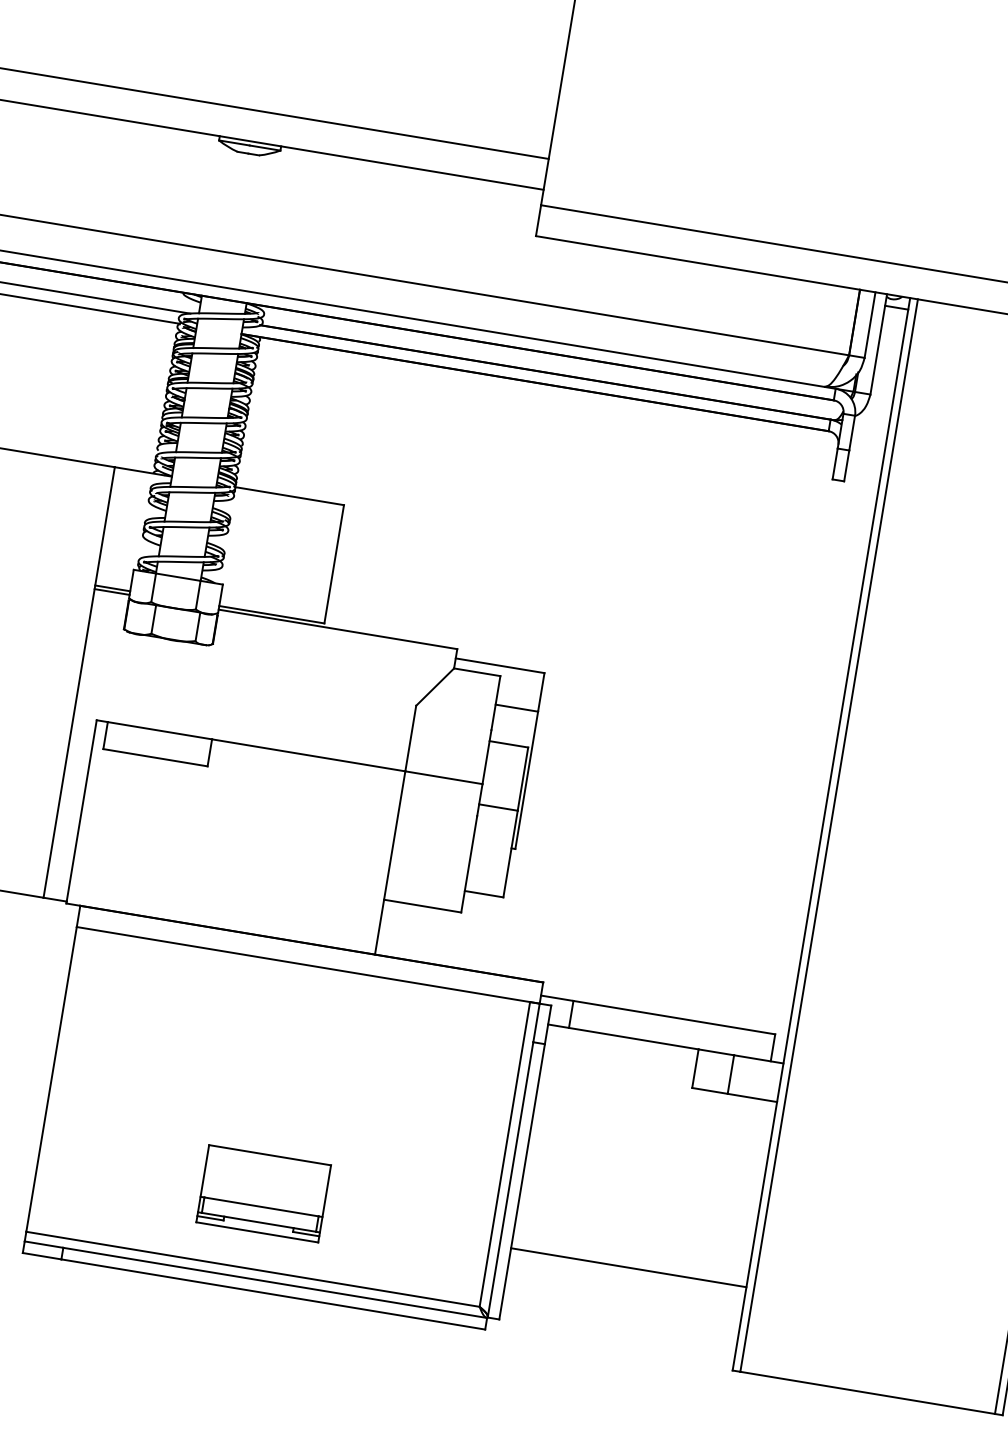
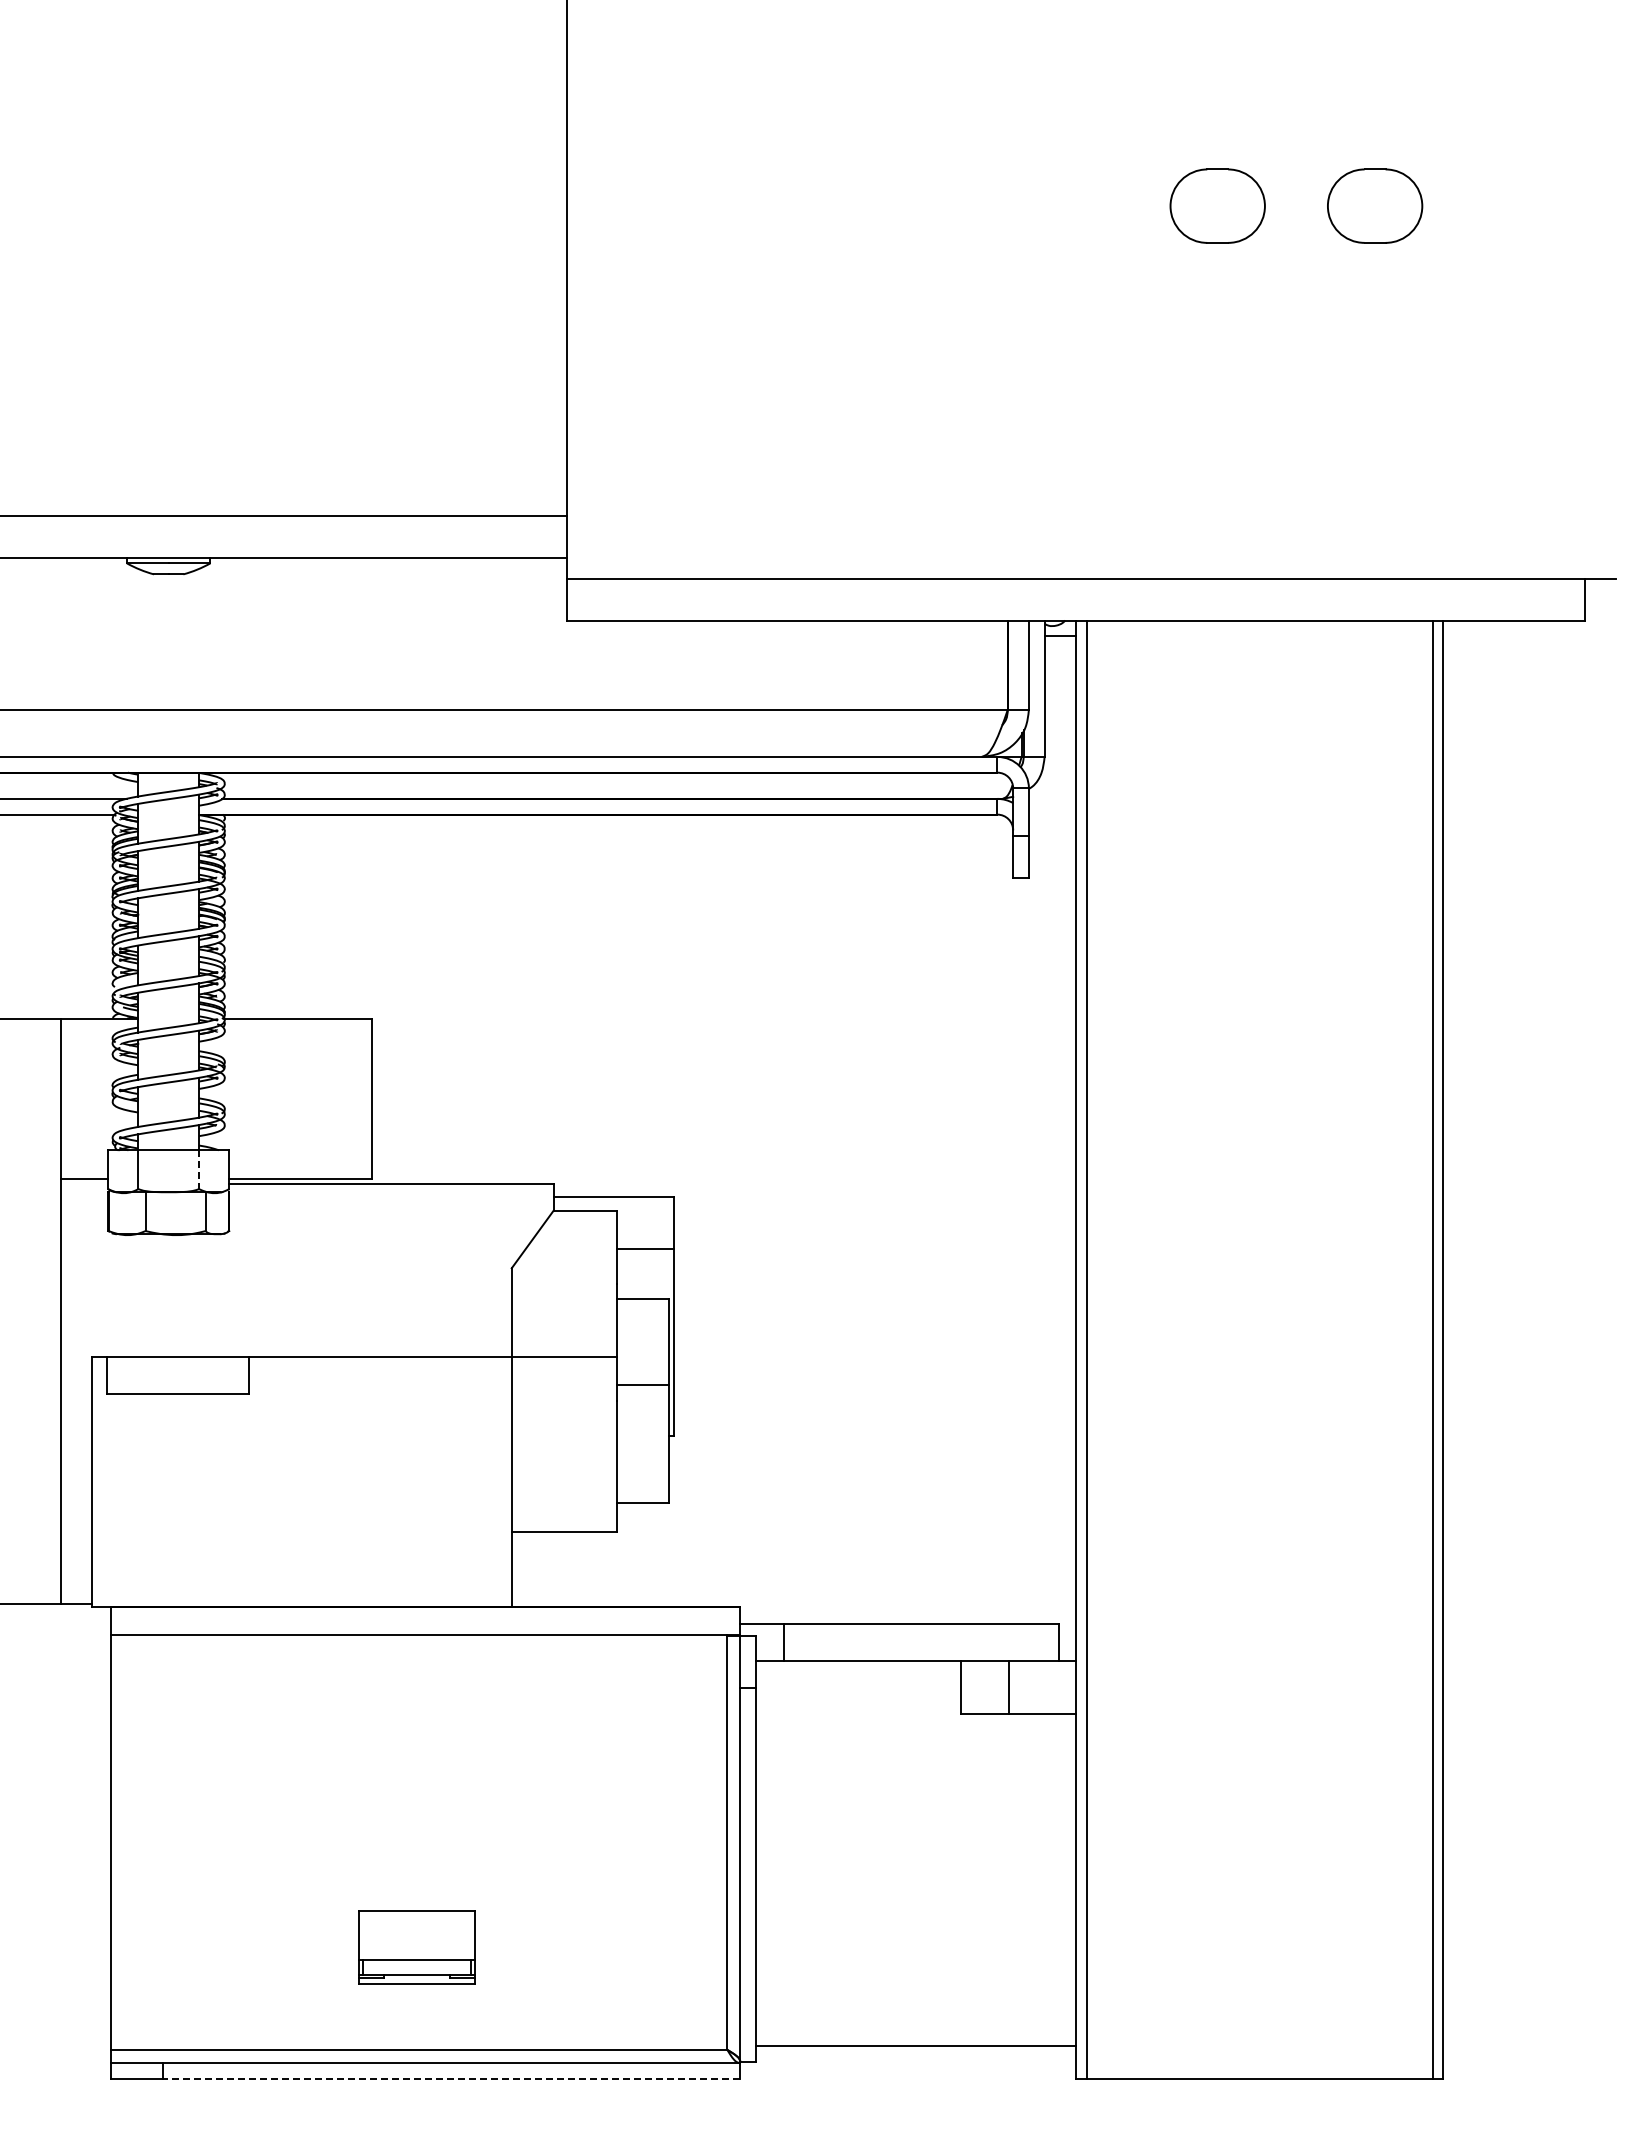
line: (112, 592) -> (84, 1184), removed
line: (198, 595) -> (199, 1170), solid -> dashed
part: (263, 1193) -> (416, 1947), size x0.7
line: (629, 1267) -> (916, 2046), moved
line: (273, 1294) -> (451, 2078), solid -> dashed

